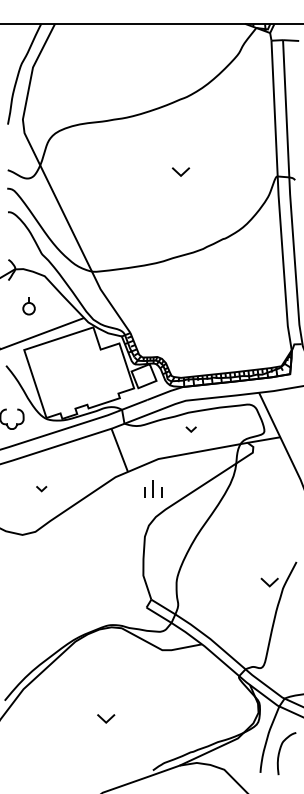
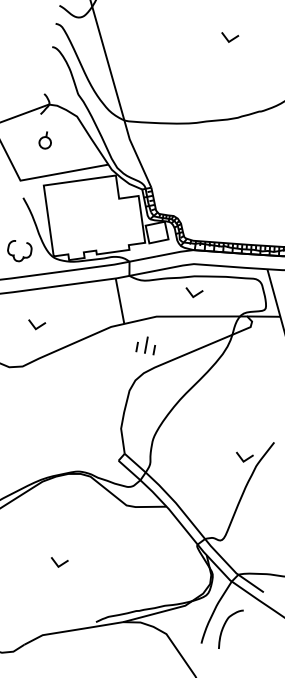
part: (28, 306) -> (45, 140), moved
part: (191, 429) -> (194, 293), size x1.67
part: (41, 488) -> (36, 324), size x1.67

